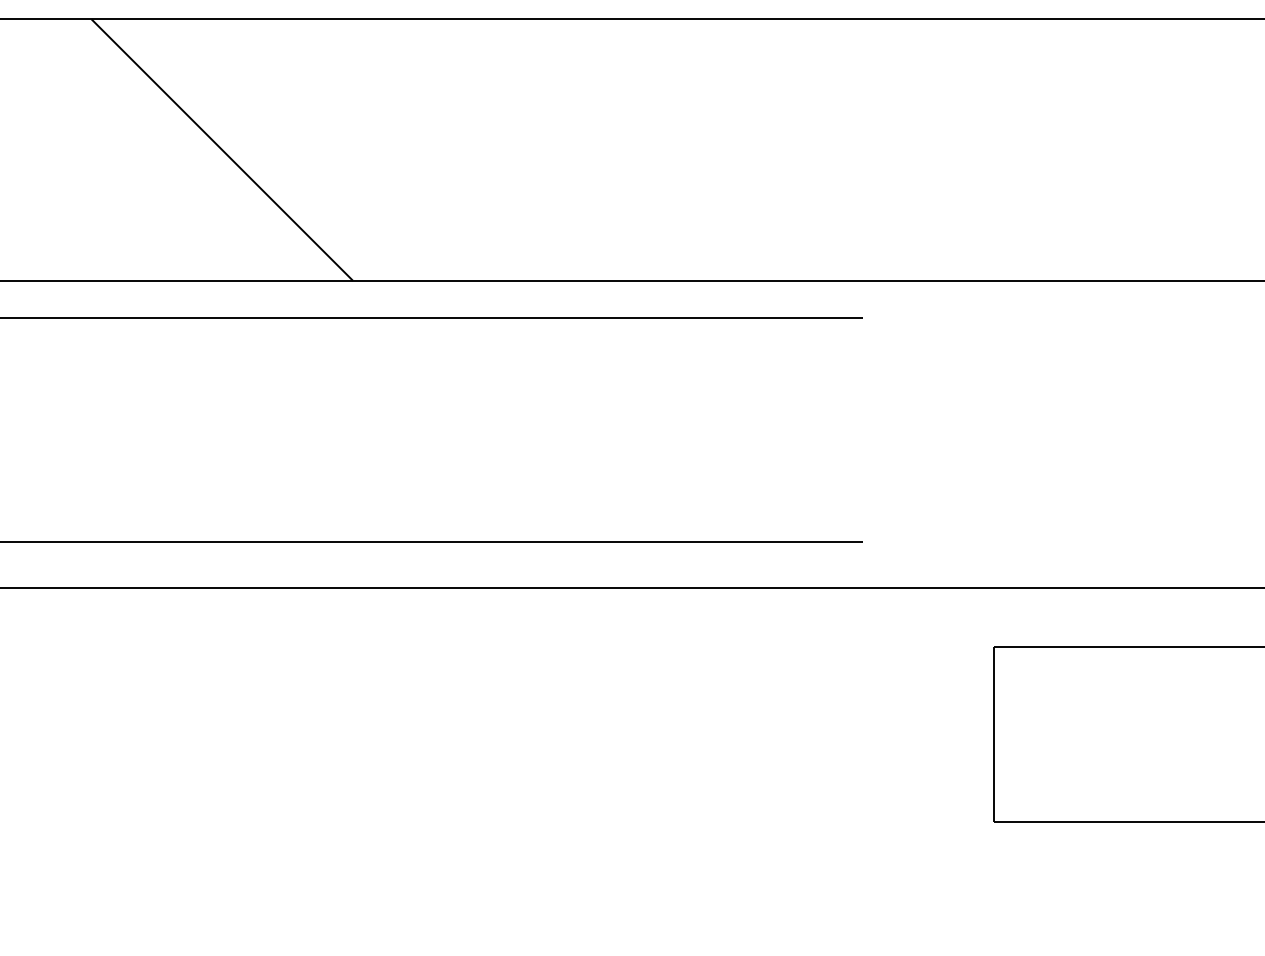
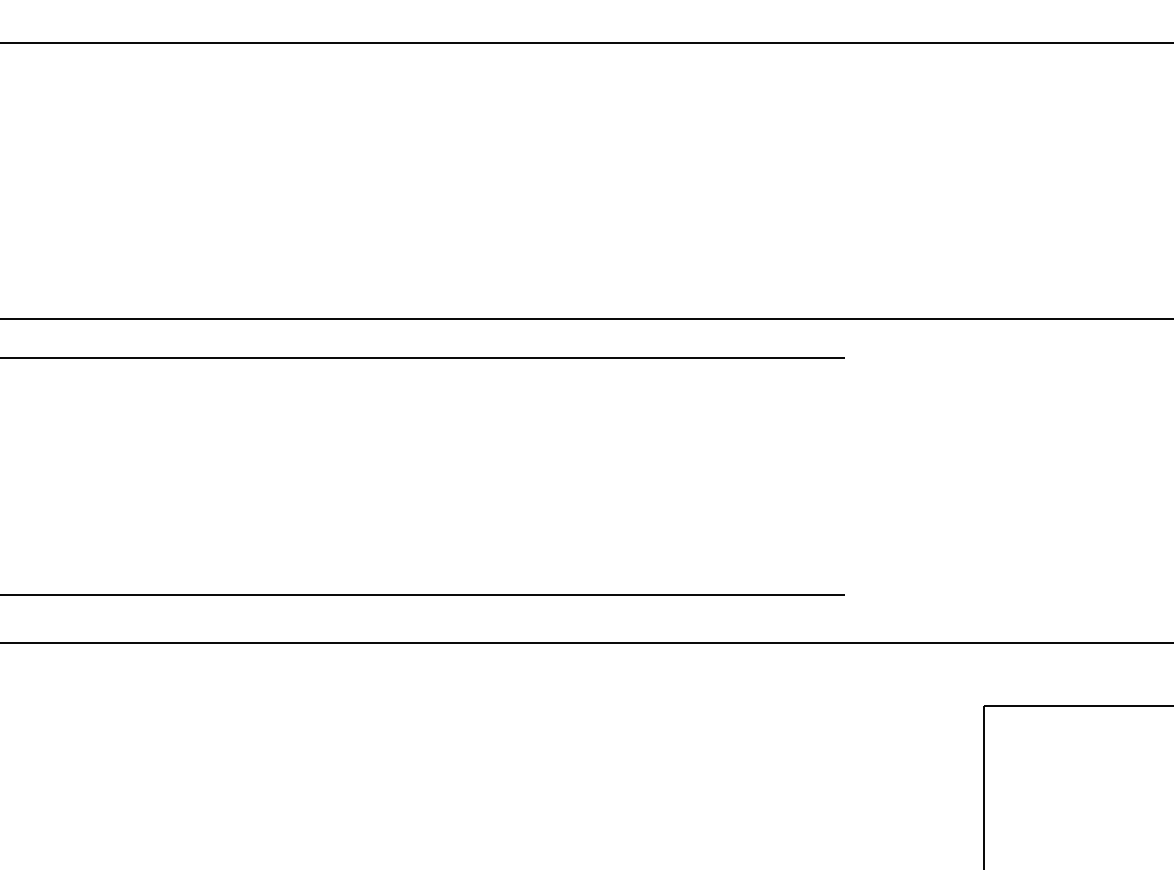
hatch: (222, 149) -> (168, 180), removed

